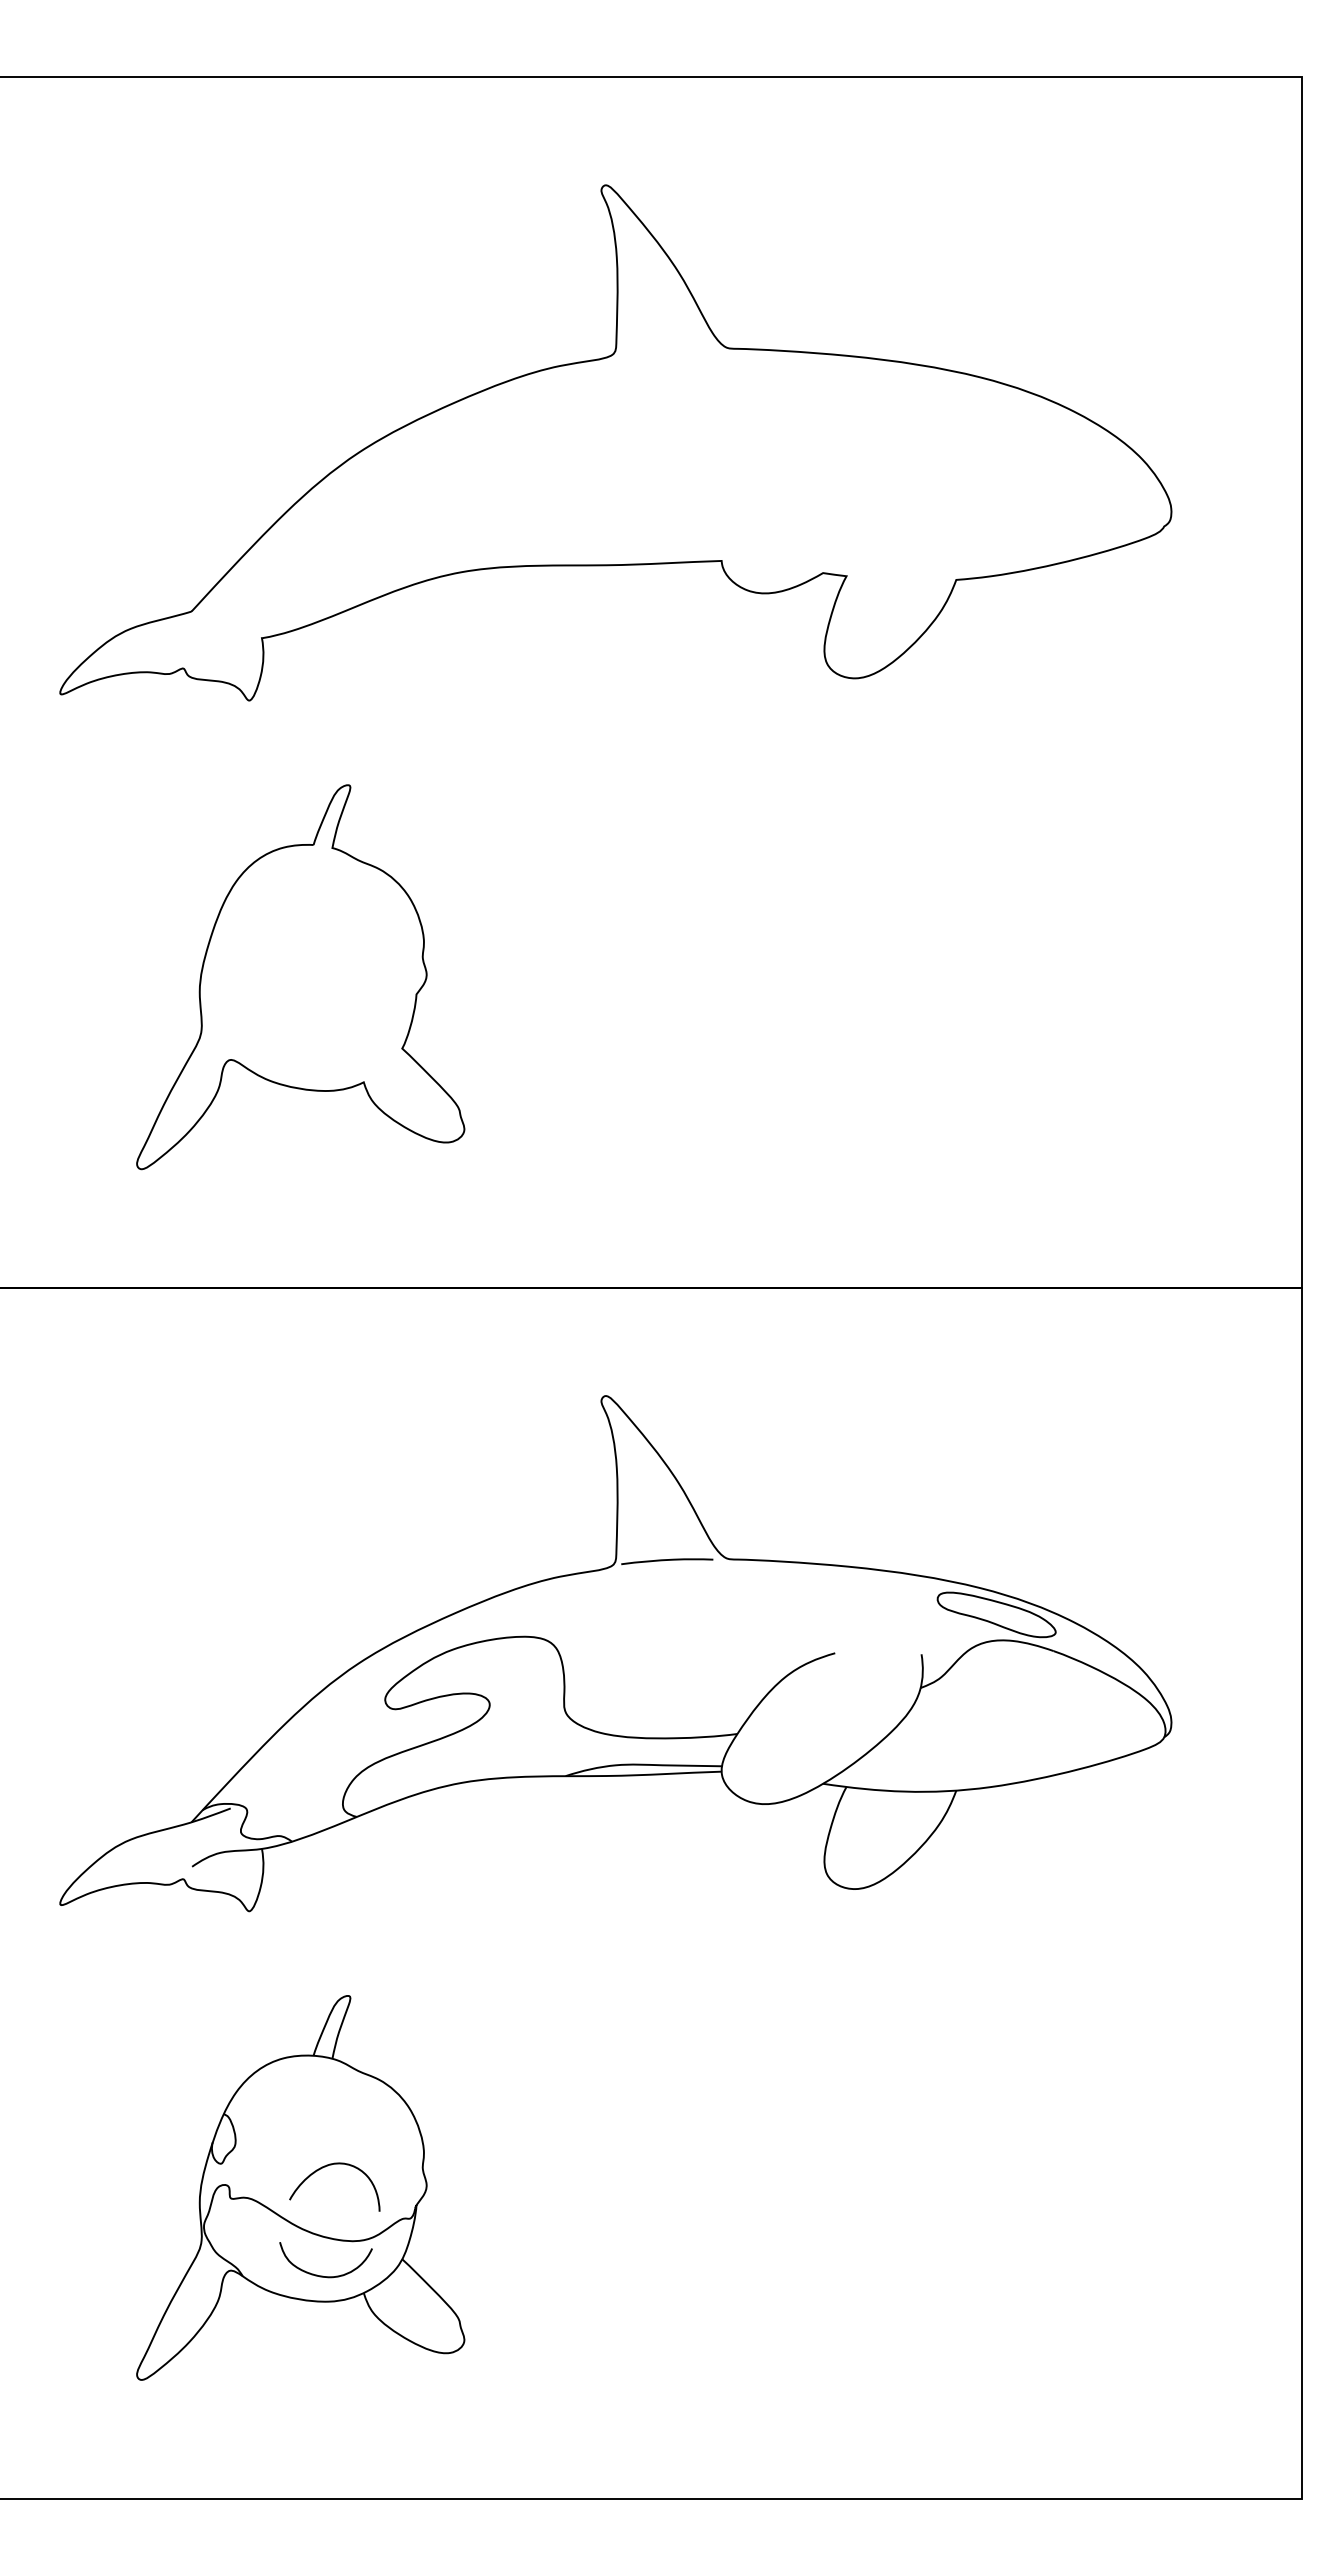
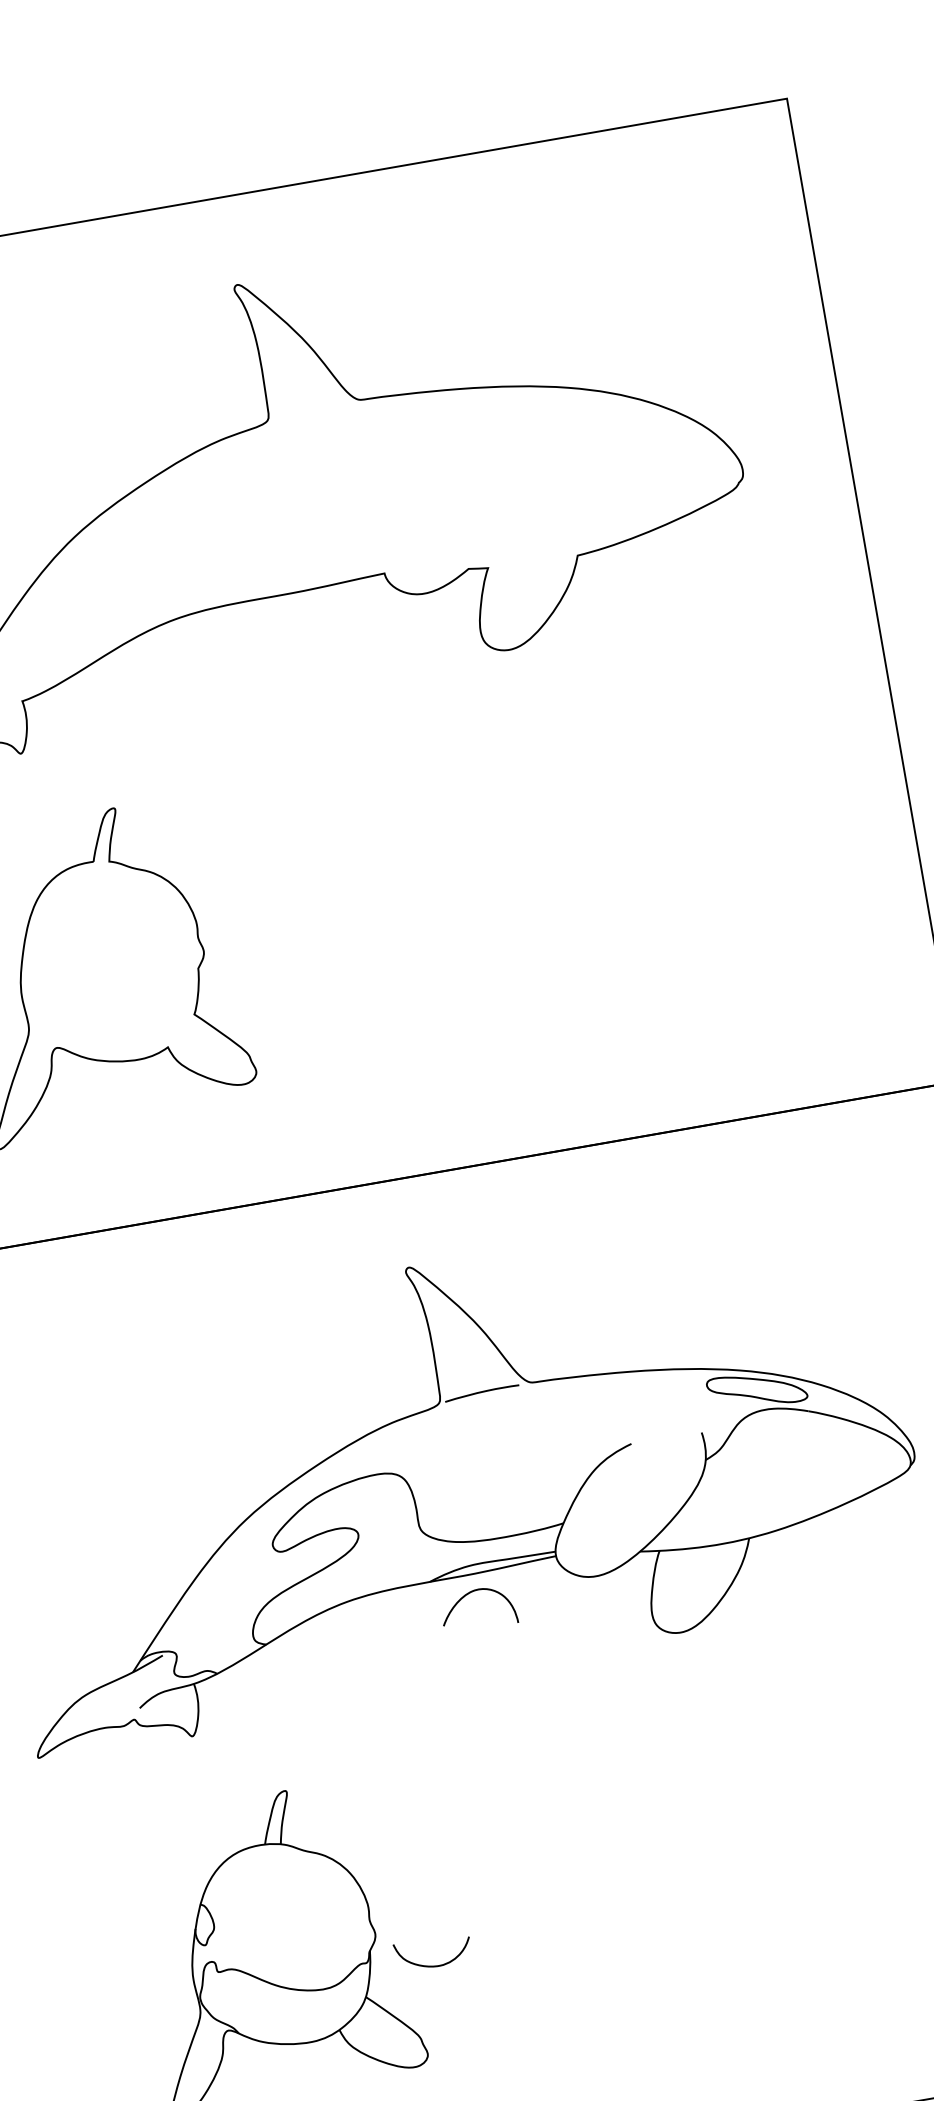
curve: (325, 2167) -> (468, 1594), moved
curve: (322, 2275) -> (432, 1965), moved

